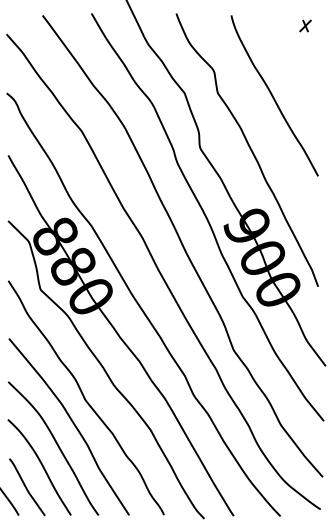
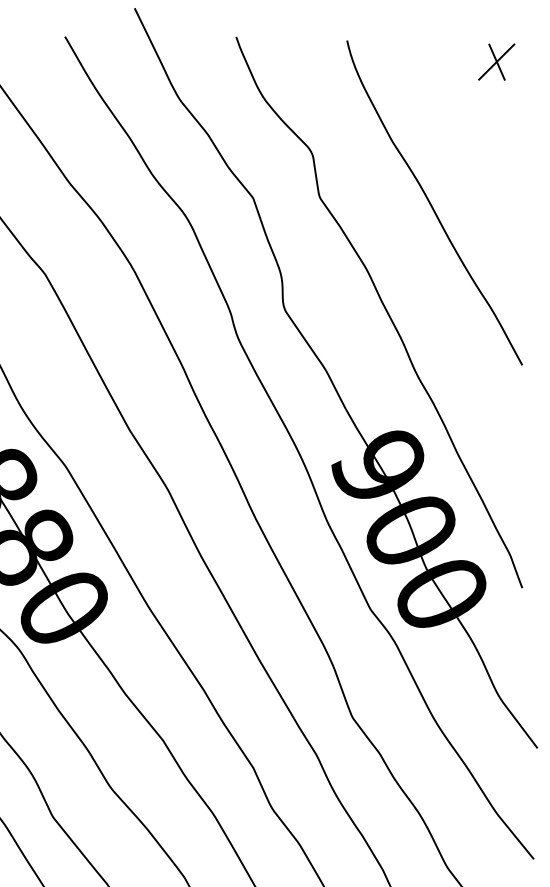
part: (305, 25) -> (496, 61), size x1.67

